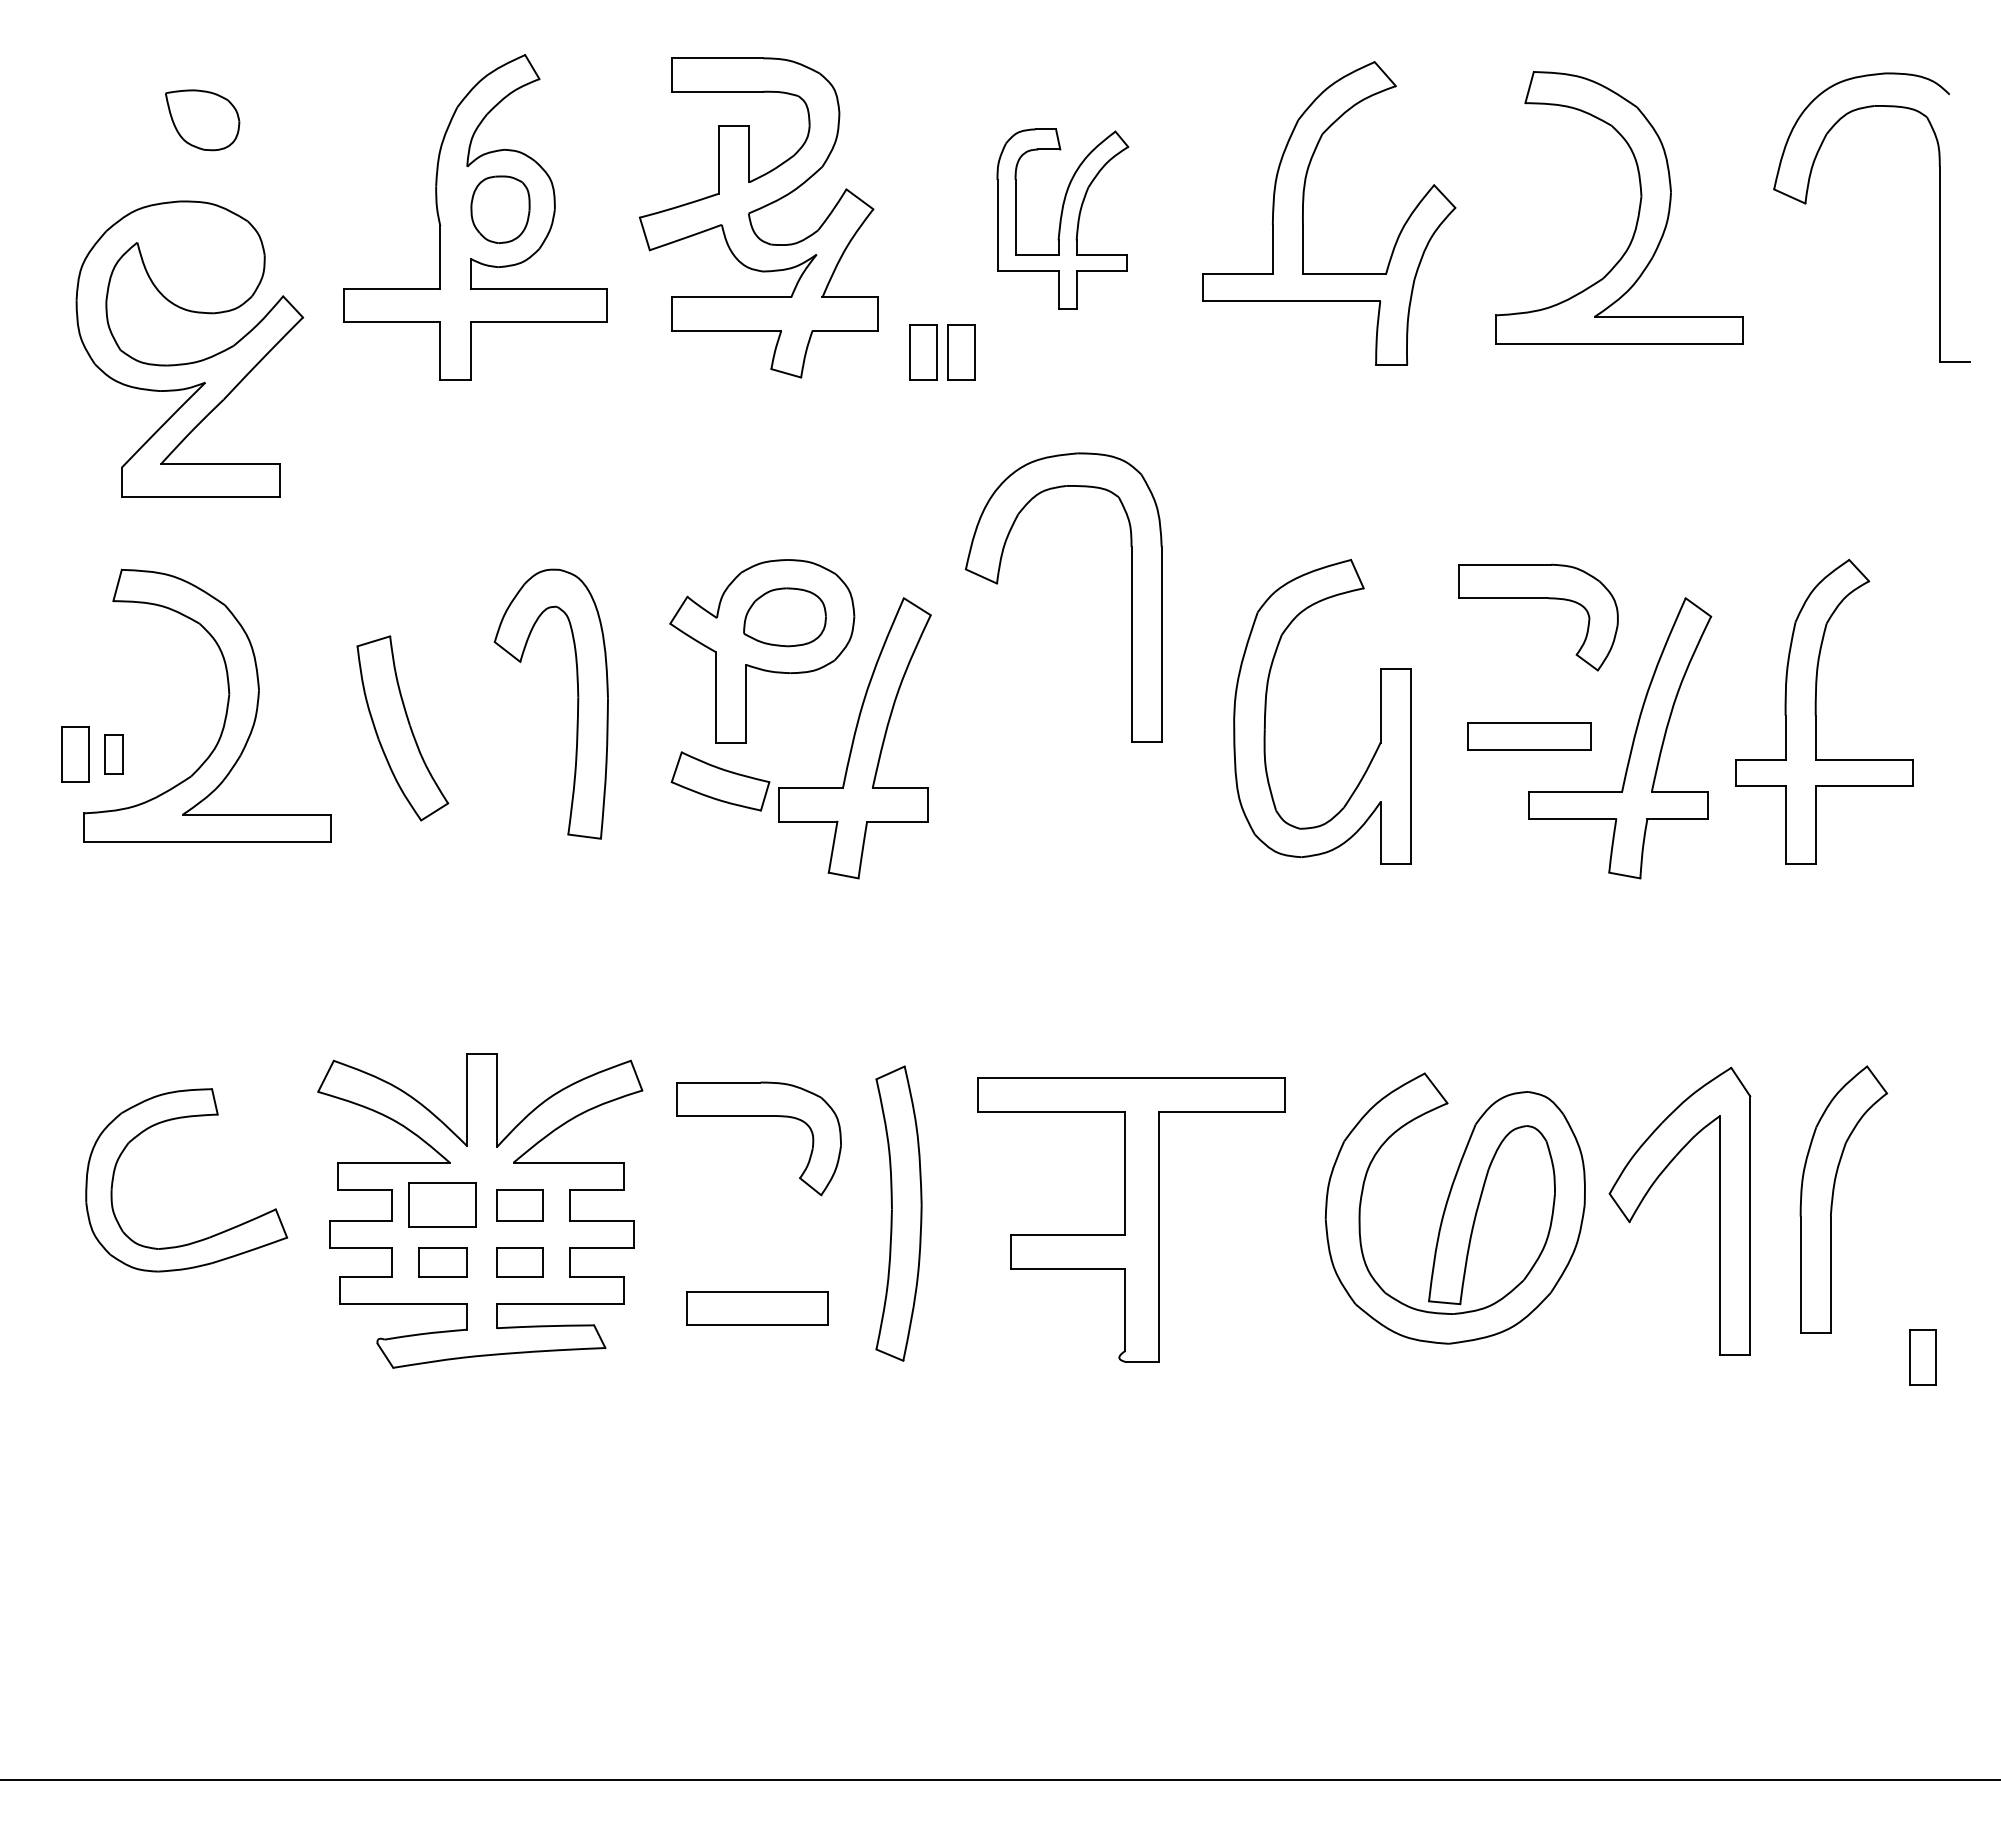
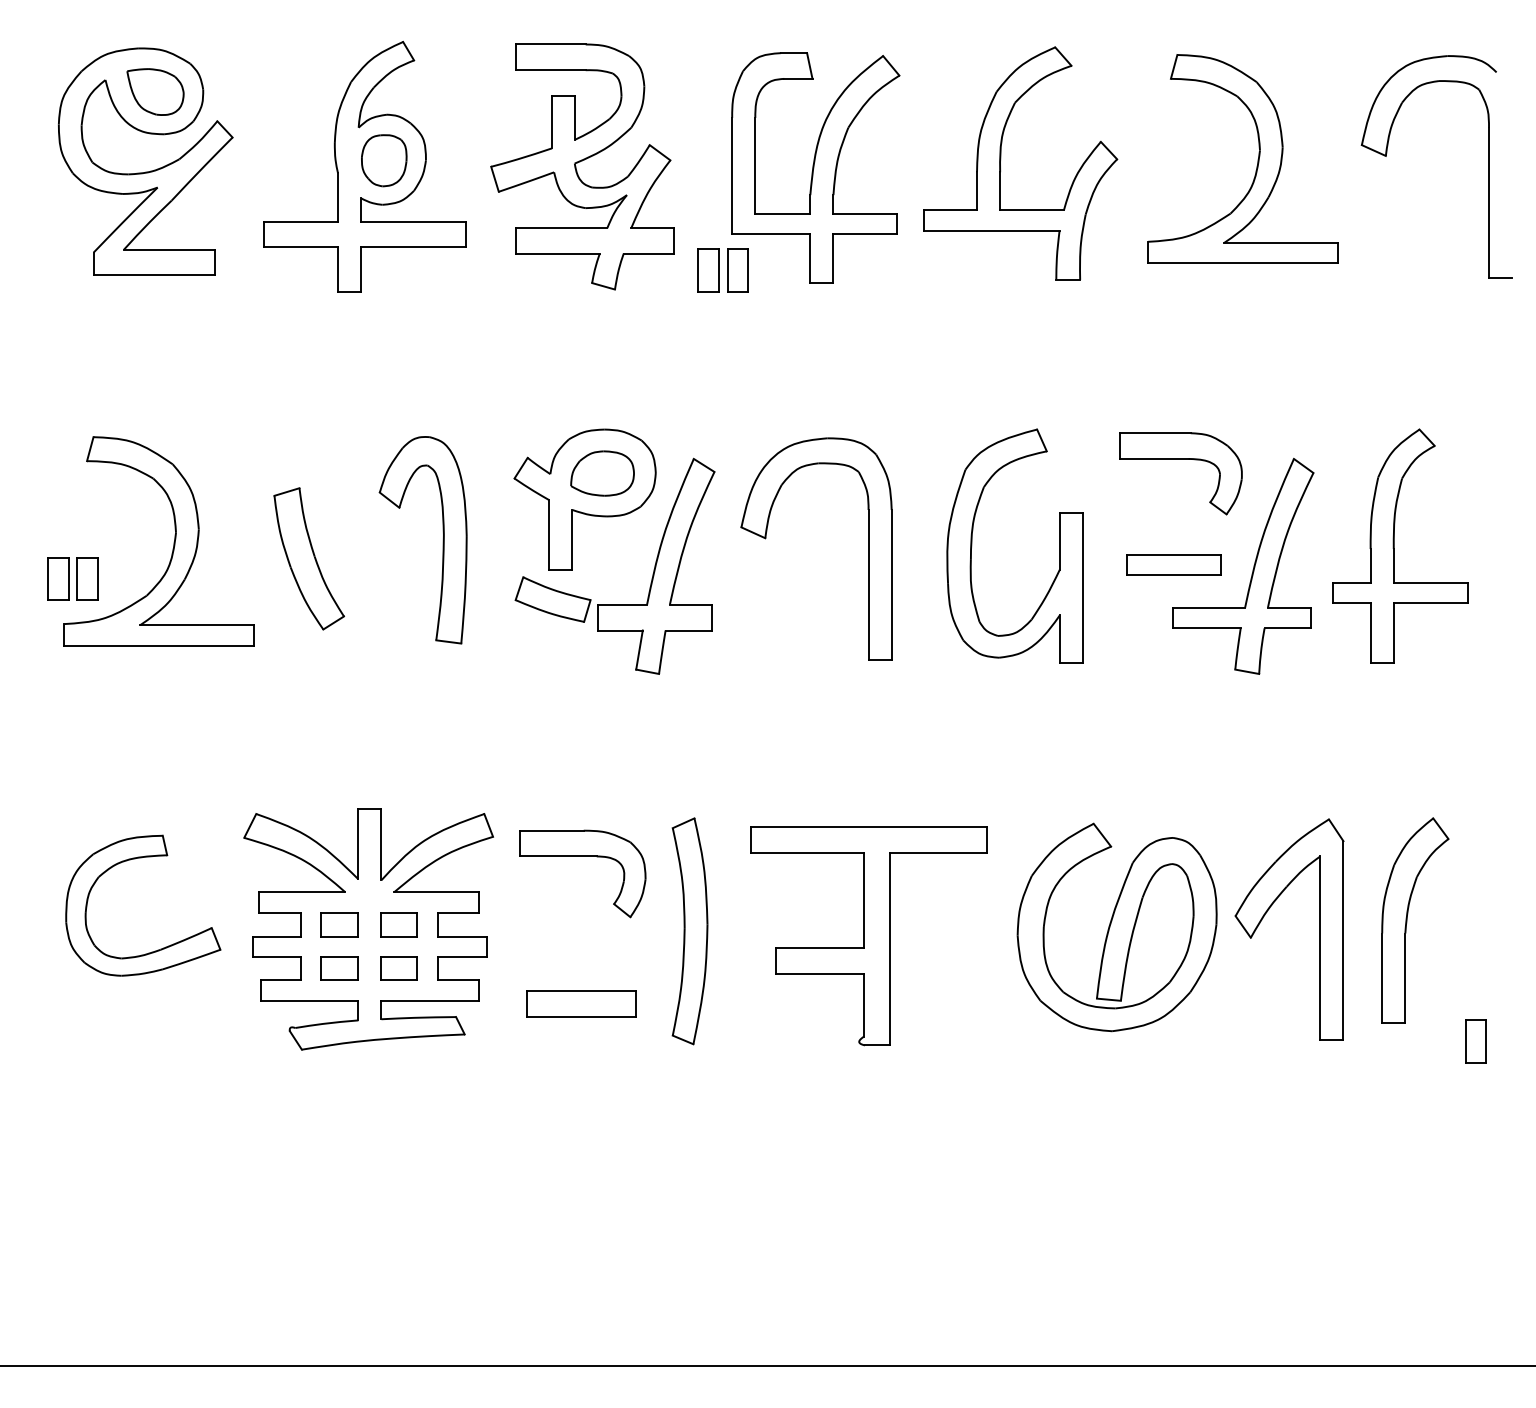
part: (1062, 218) -> (815, 167), size x1.67
part: (193, 361) -> (148, 171), moved
part: (998, 582) -> (766, 537), moved
part: (113, 754) -> (87, 578), size x1.43
part: (442, 1205) -> (339, 925), size x0.71

